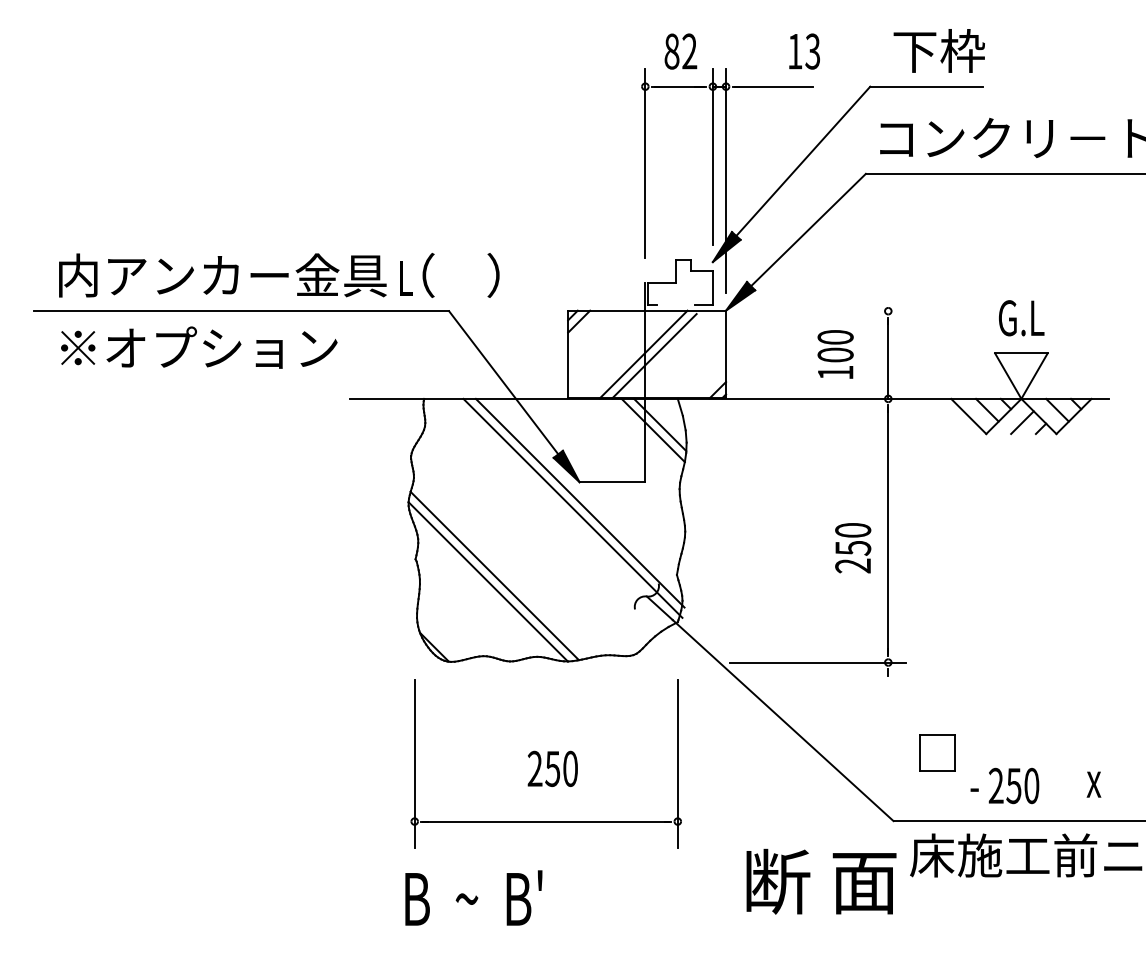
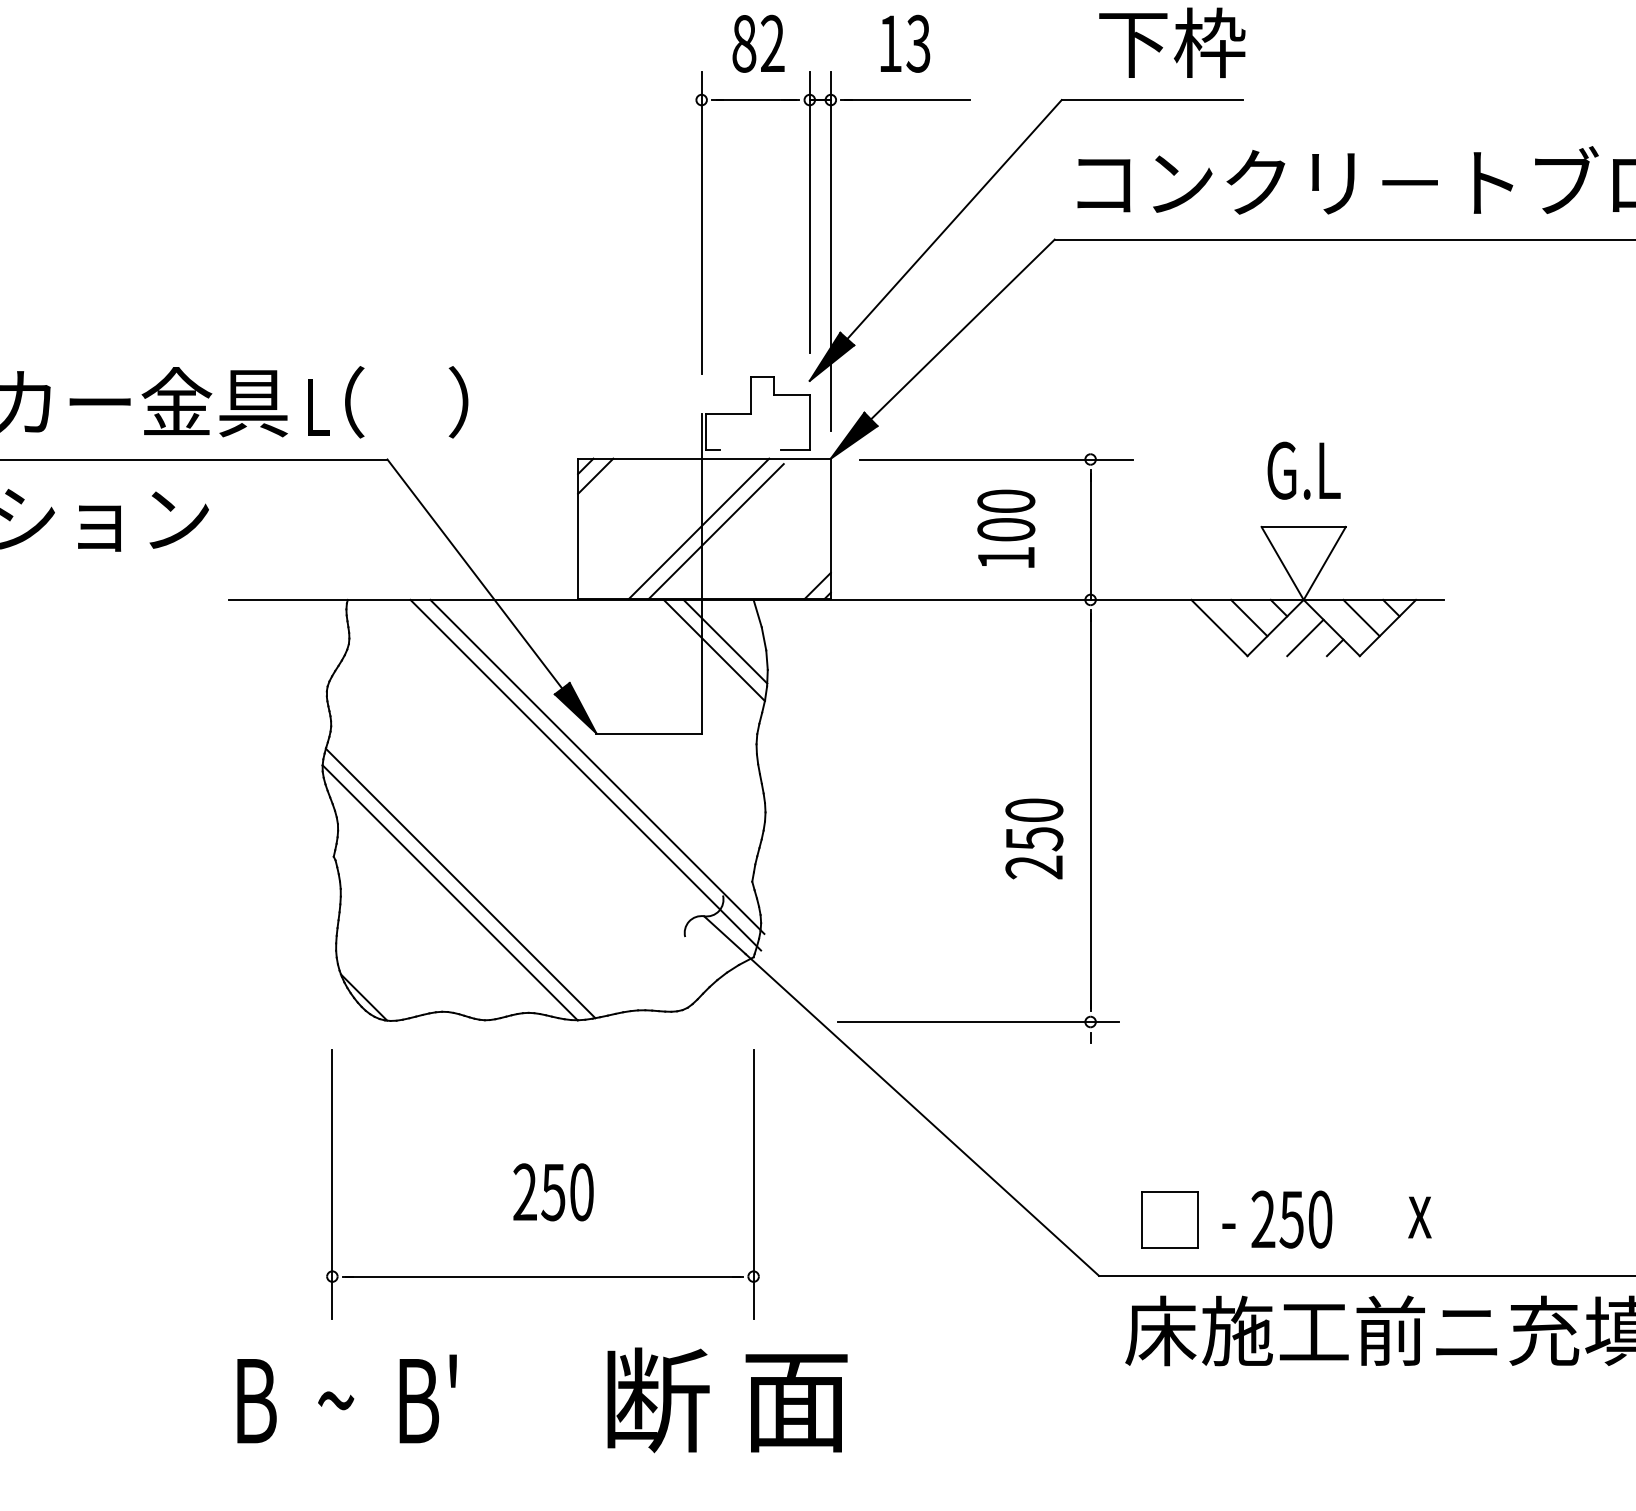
text: (804, 51) -> (905, 43), moved
line: (828, 311) -> (994, 459), added
part: (937, 752) -> (1169, 1218), moved
text: (821, 881) -> (727, 1399), moved
text: (473, 897) -> (346, 1398), moved

